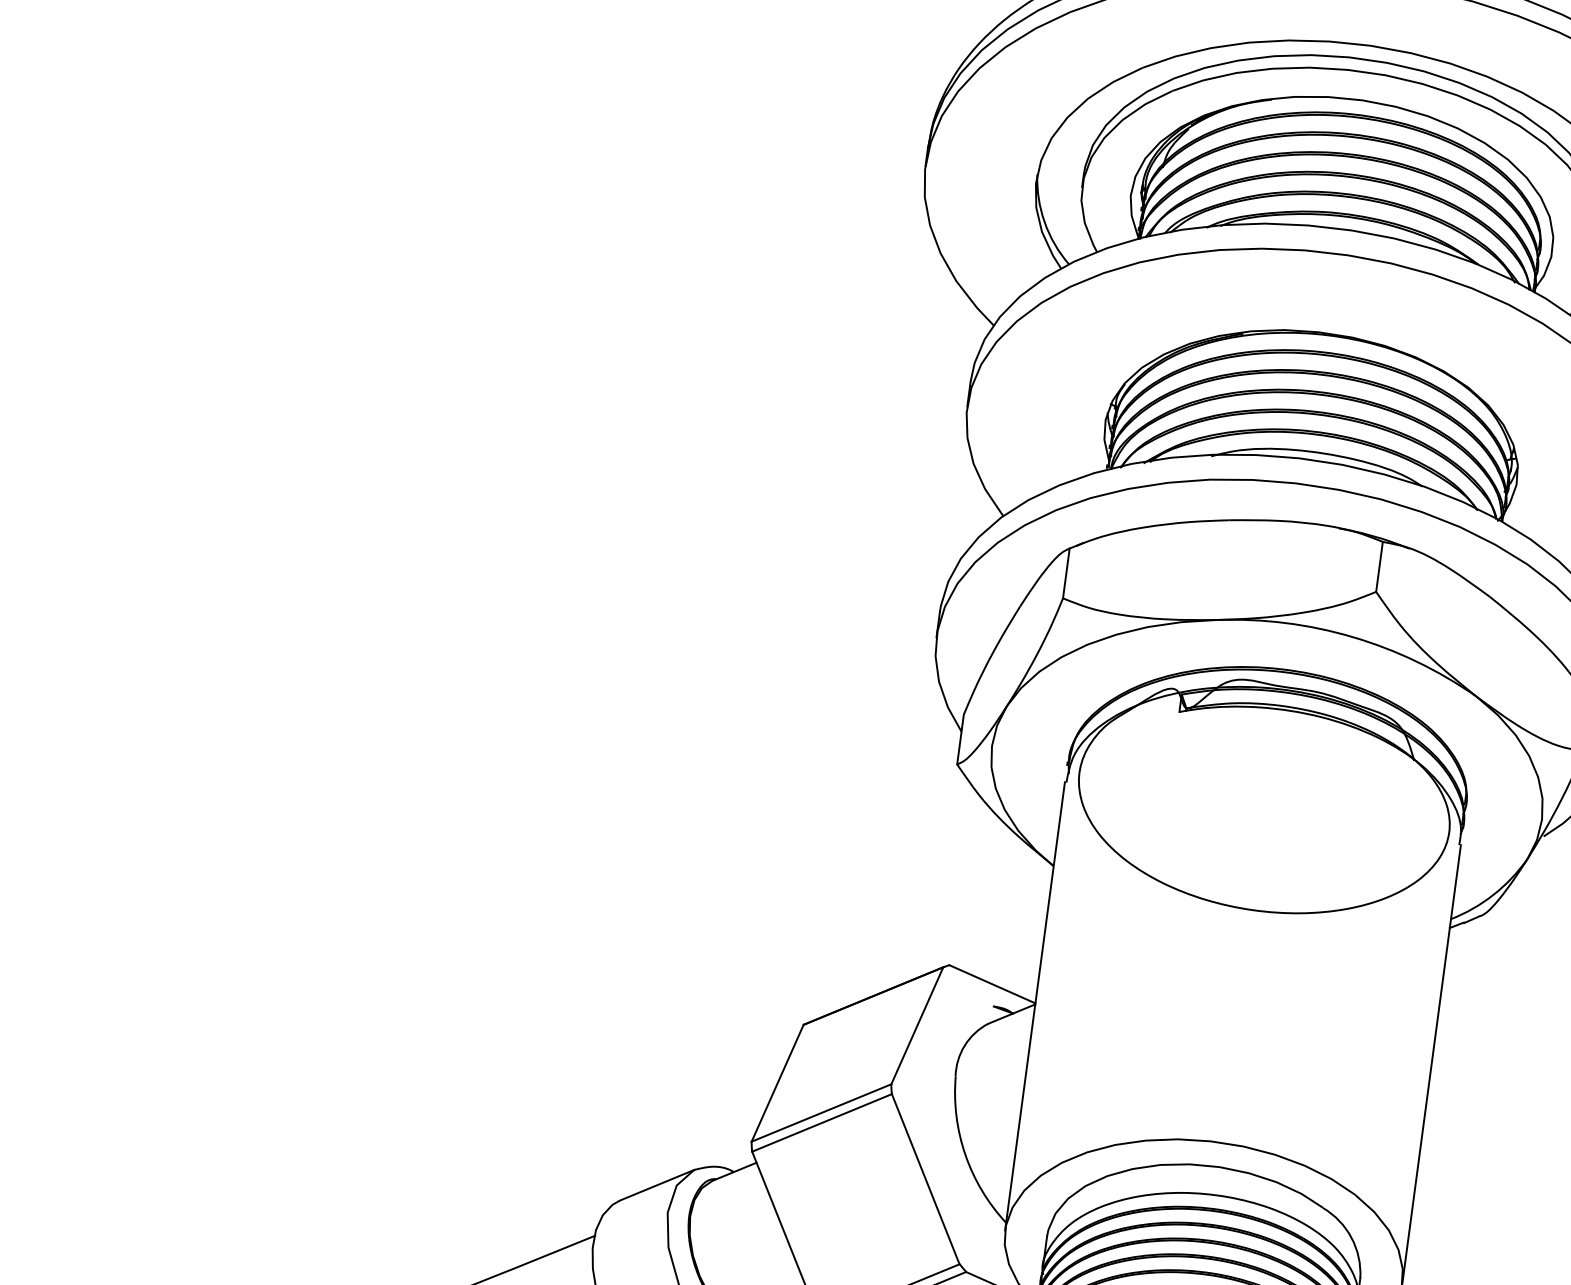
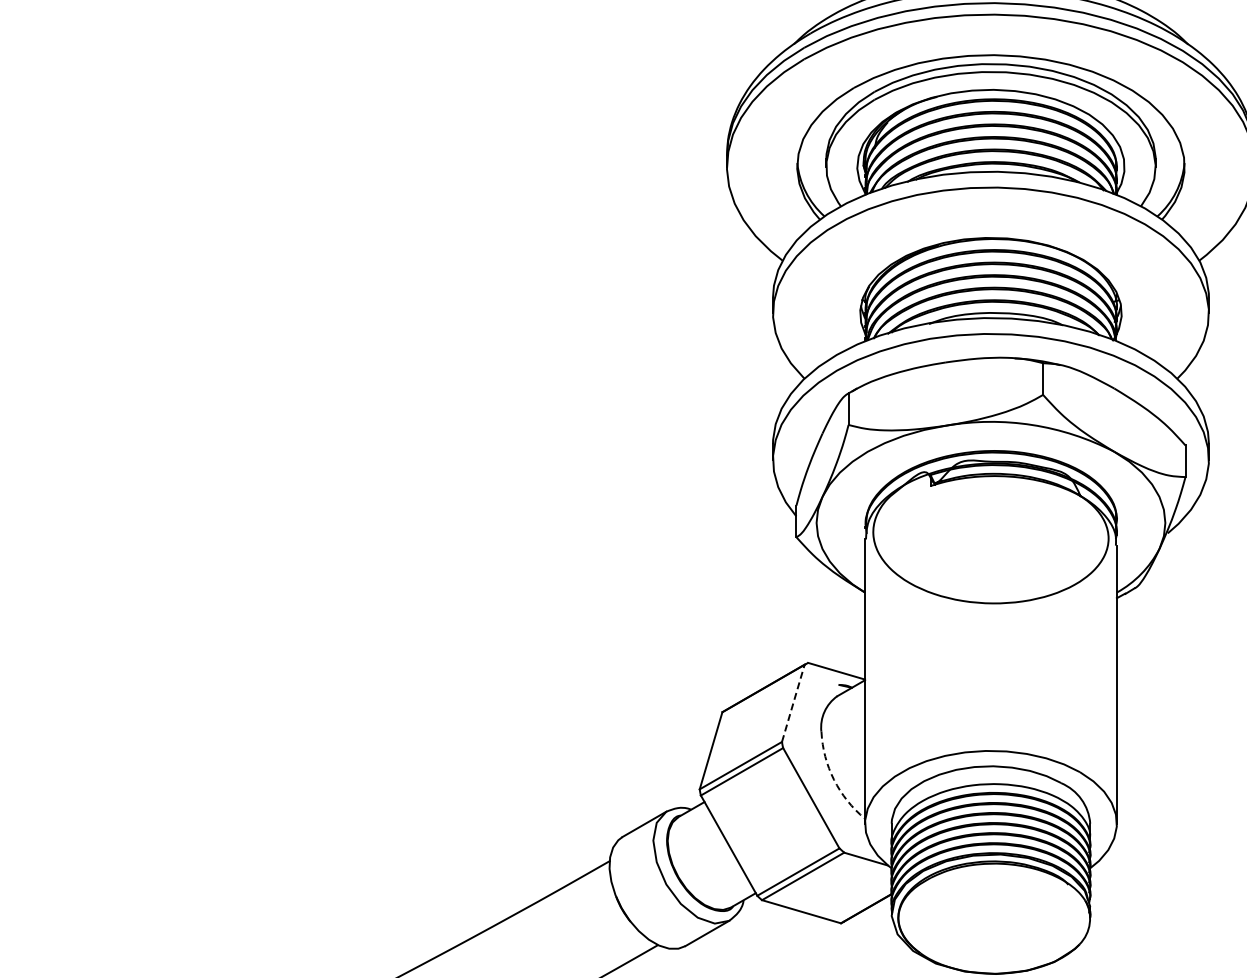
line: (917, 1024) -> (793, 702), solid -> dashed
arc: (966, 1154) -> (834, 779), solid -> dashed

